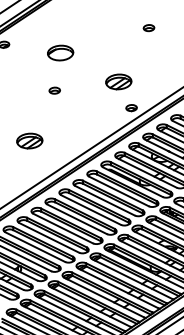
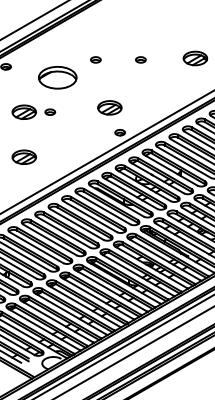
part: (100, 30) -> (95, 59), added
part: (60, 52) -> (57, 77), size x1.6
part: (25, 91) -> (23, 111), added

